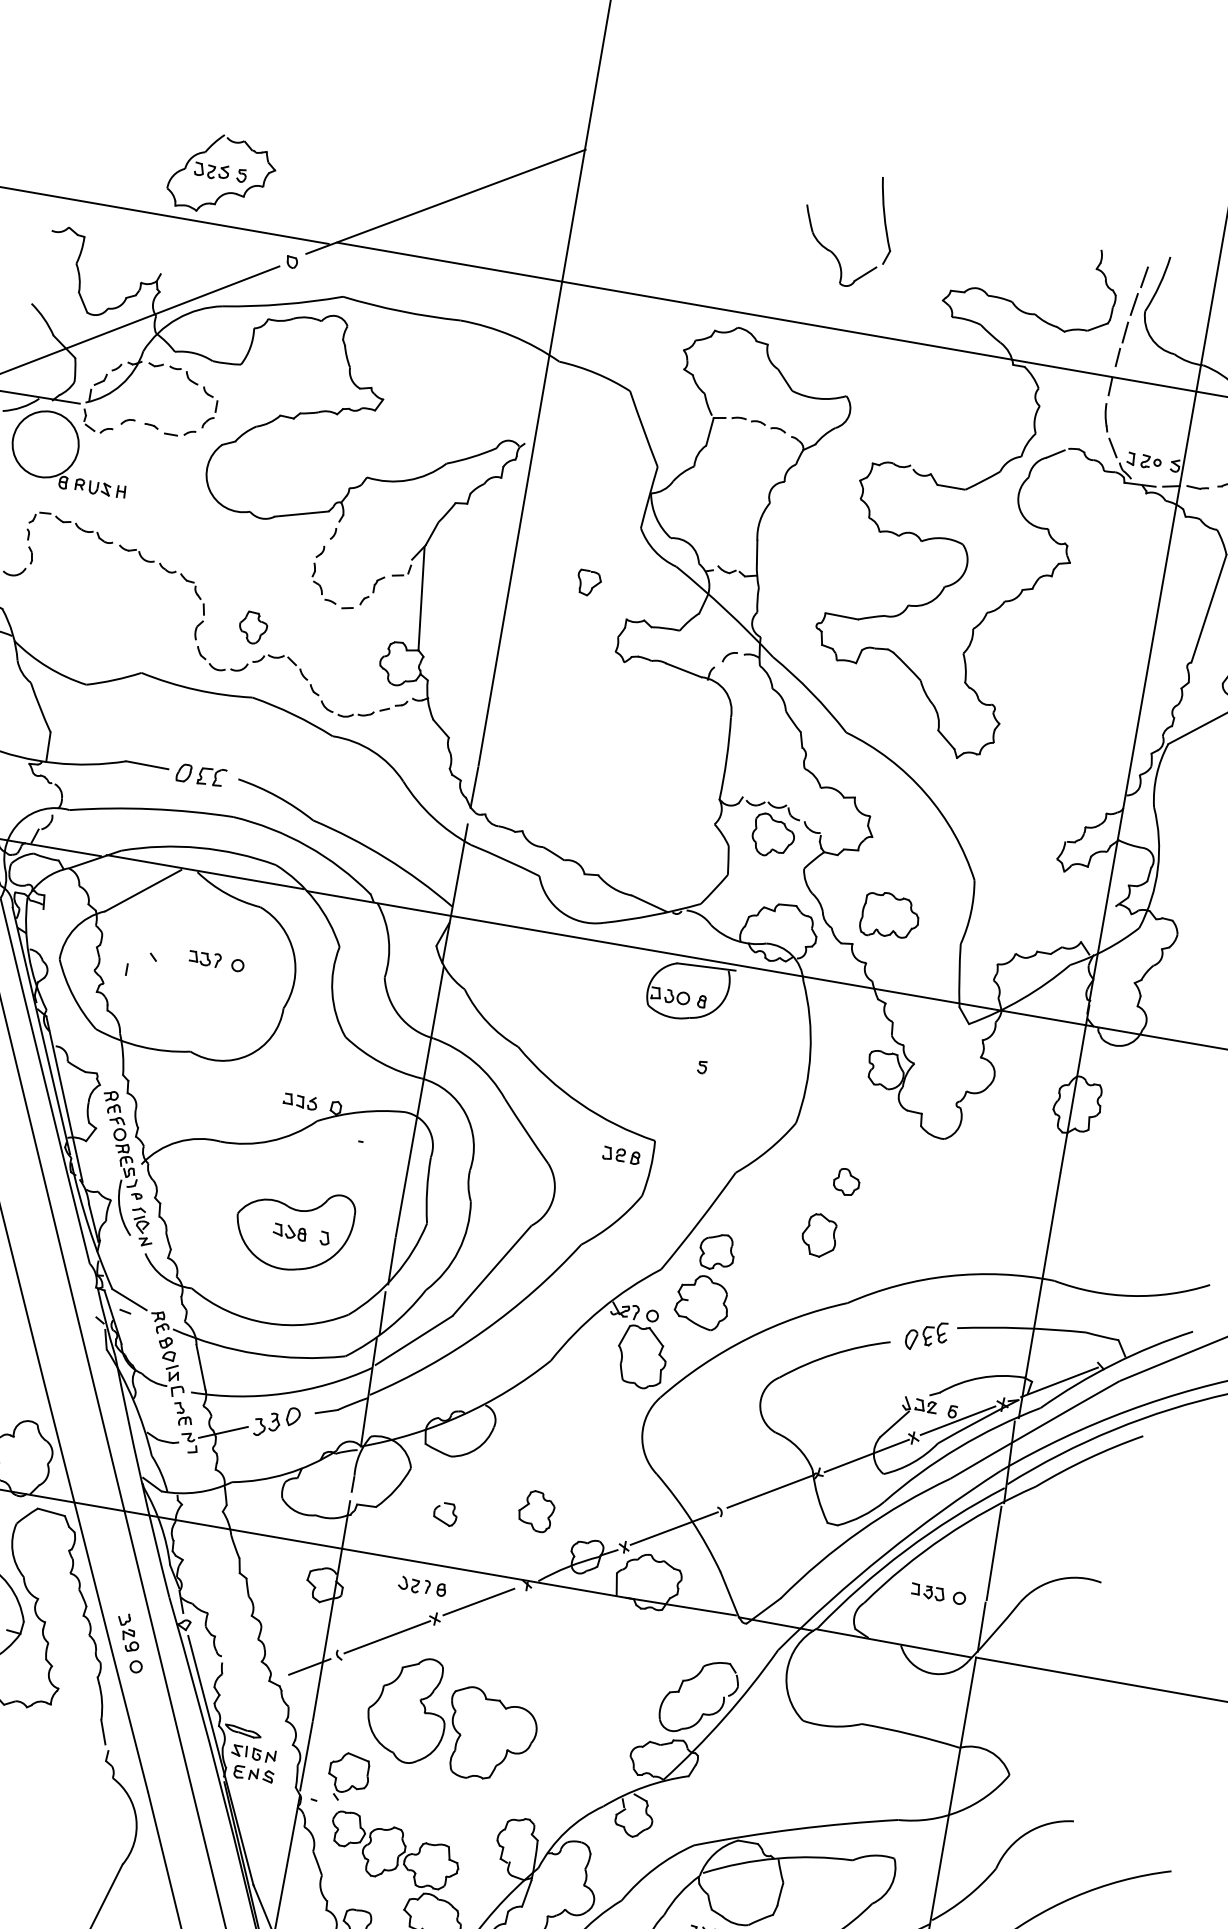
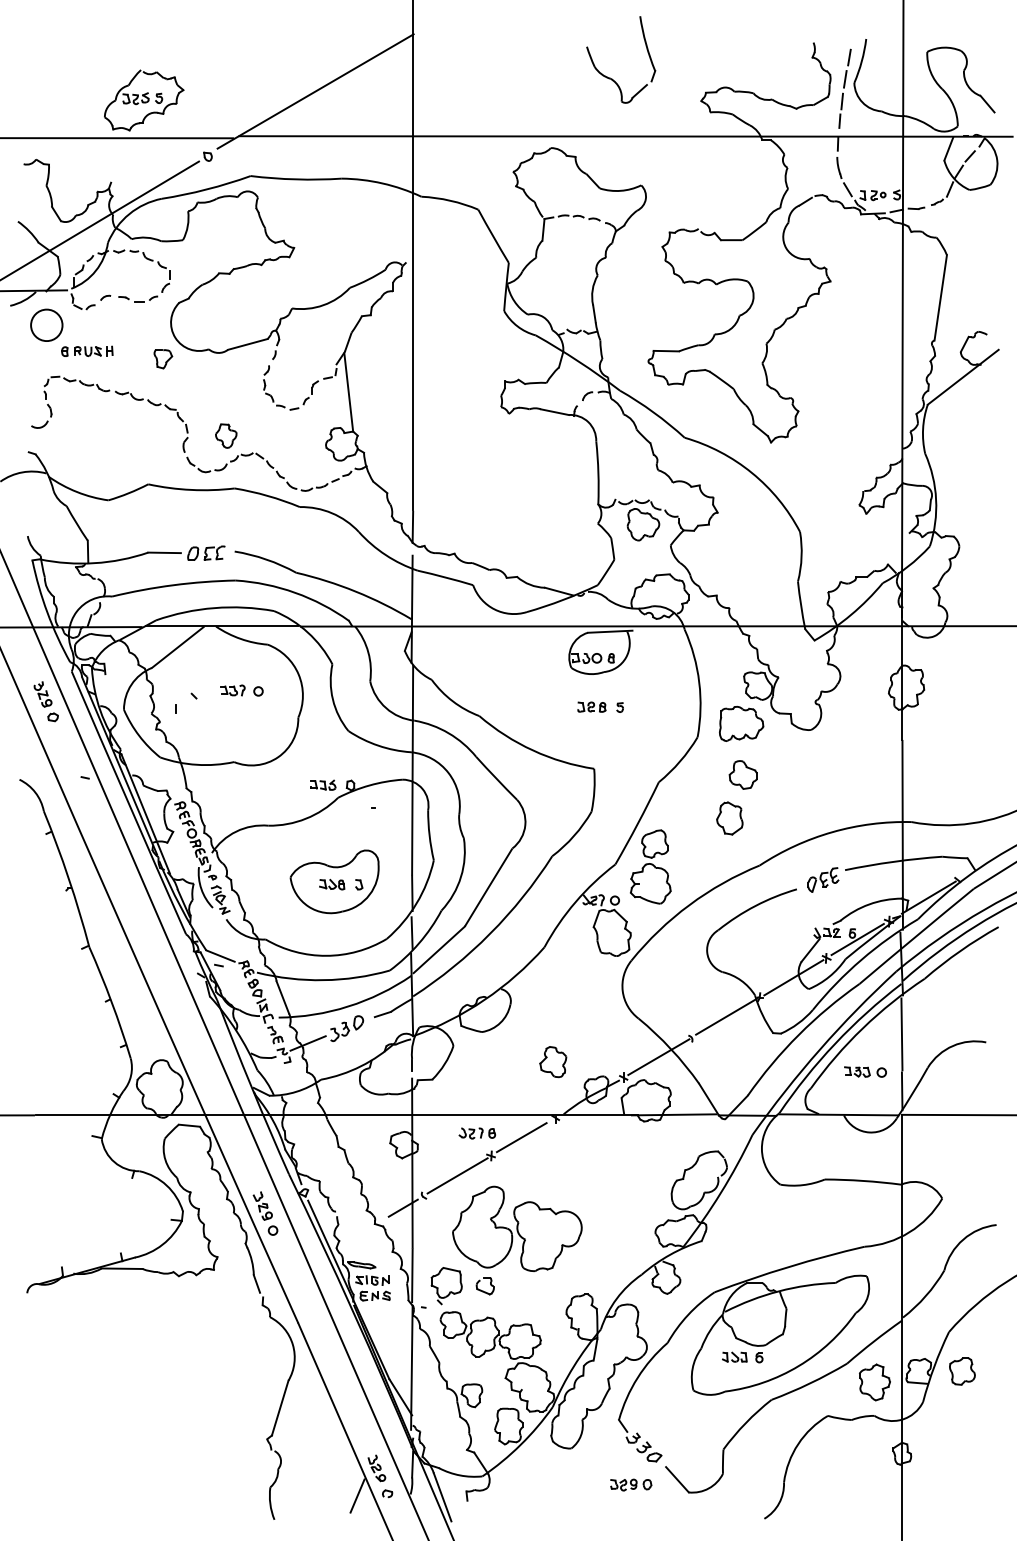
circle: (45, 444) -> (46, 325), size x0.62
part: (589, 583) -> (163, 359), moved
part: (890, 915) -> (741, 723), moved
part: (621, 1154) -> (591, 706), moved
part: (845, 1181) -> (742, 774), size x1.43
part: (444, 1514) -> (484, 1286), moved

